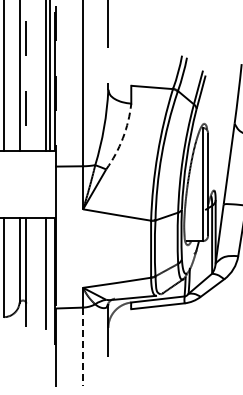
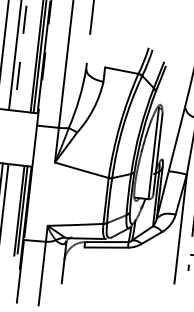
arc: (122, 138) -> (93, 109), dashed -> solid
line: (50, 271) -> (22, 209), added
line: (83, 347) -> (42, 273), dashed -> solid

